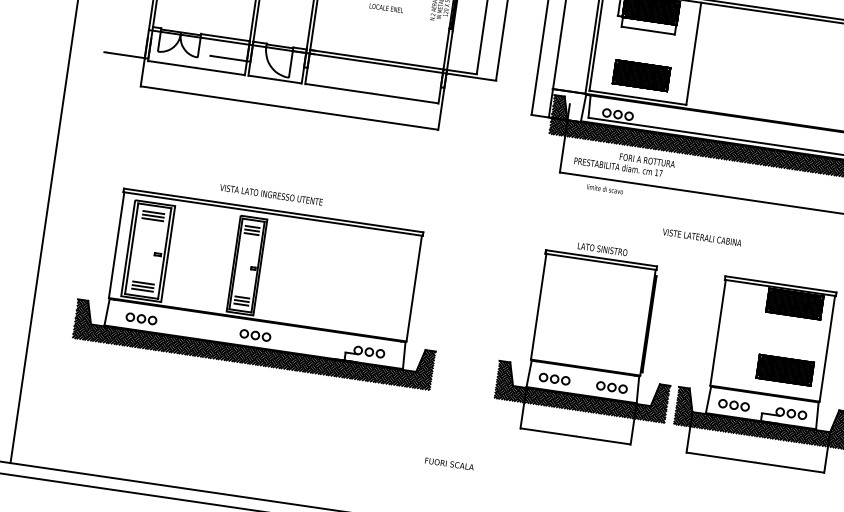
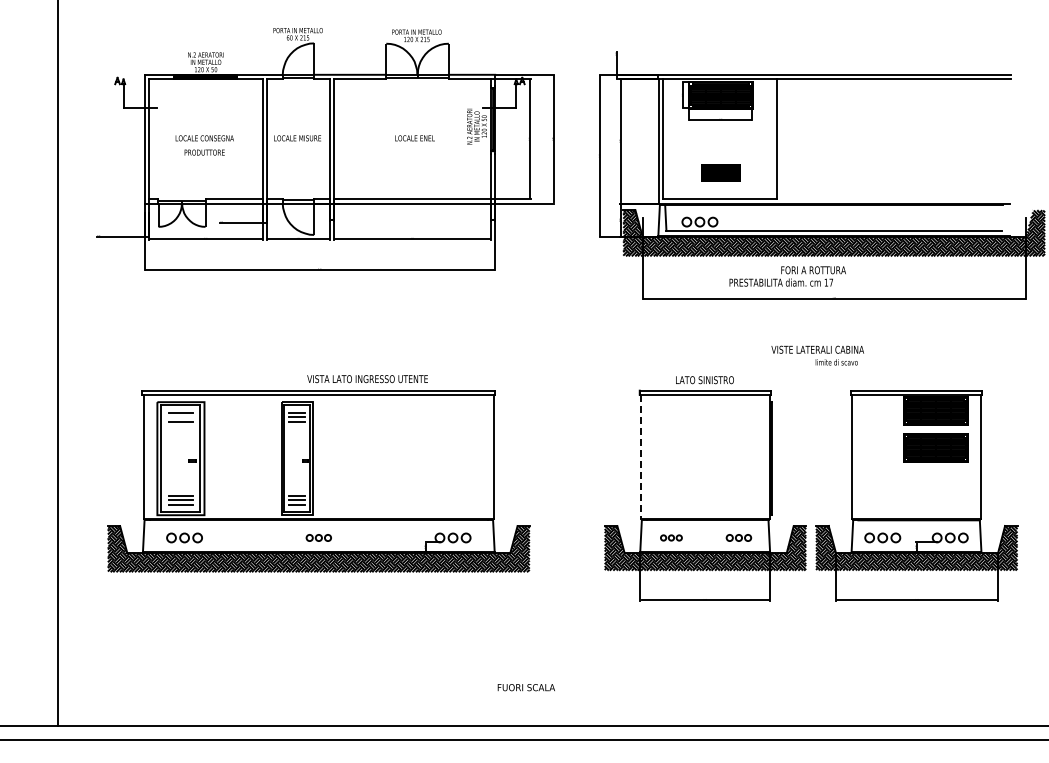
part: (641, 75) -> (720, 173), size x0.6
text: (624, 162) -> (787, 276), moved
text: (604, 189) -> (836, 362), moved
text: (271, 195) -> (367, 379), moved
line: (152, 216) -> (180, 417), removed
line: (538, 307) -> (640, 457), solid -> dashed
part: (255, 335) -> (318, 537), size x0.7
part: (784, 369) -> (935, 447), moved
part: (554, 378) -> (671, 537), size x0.6
part: (611, 387) -> (738, 537), size x0.7
text: (448, 463) -> (525, 687), moved

